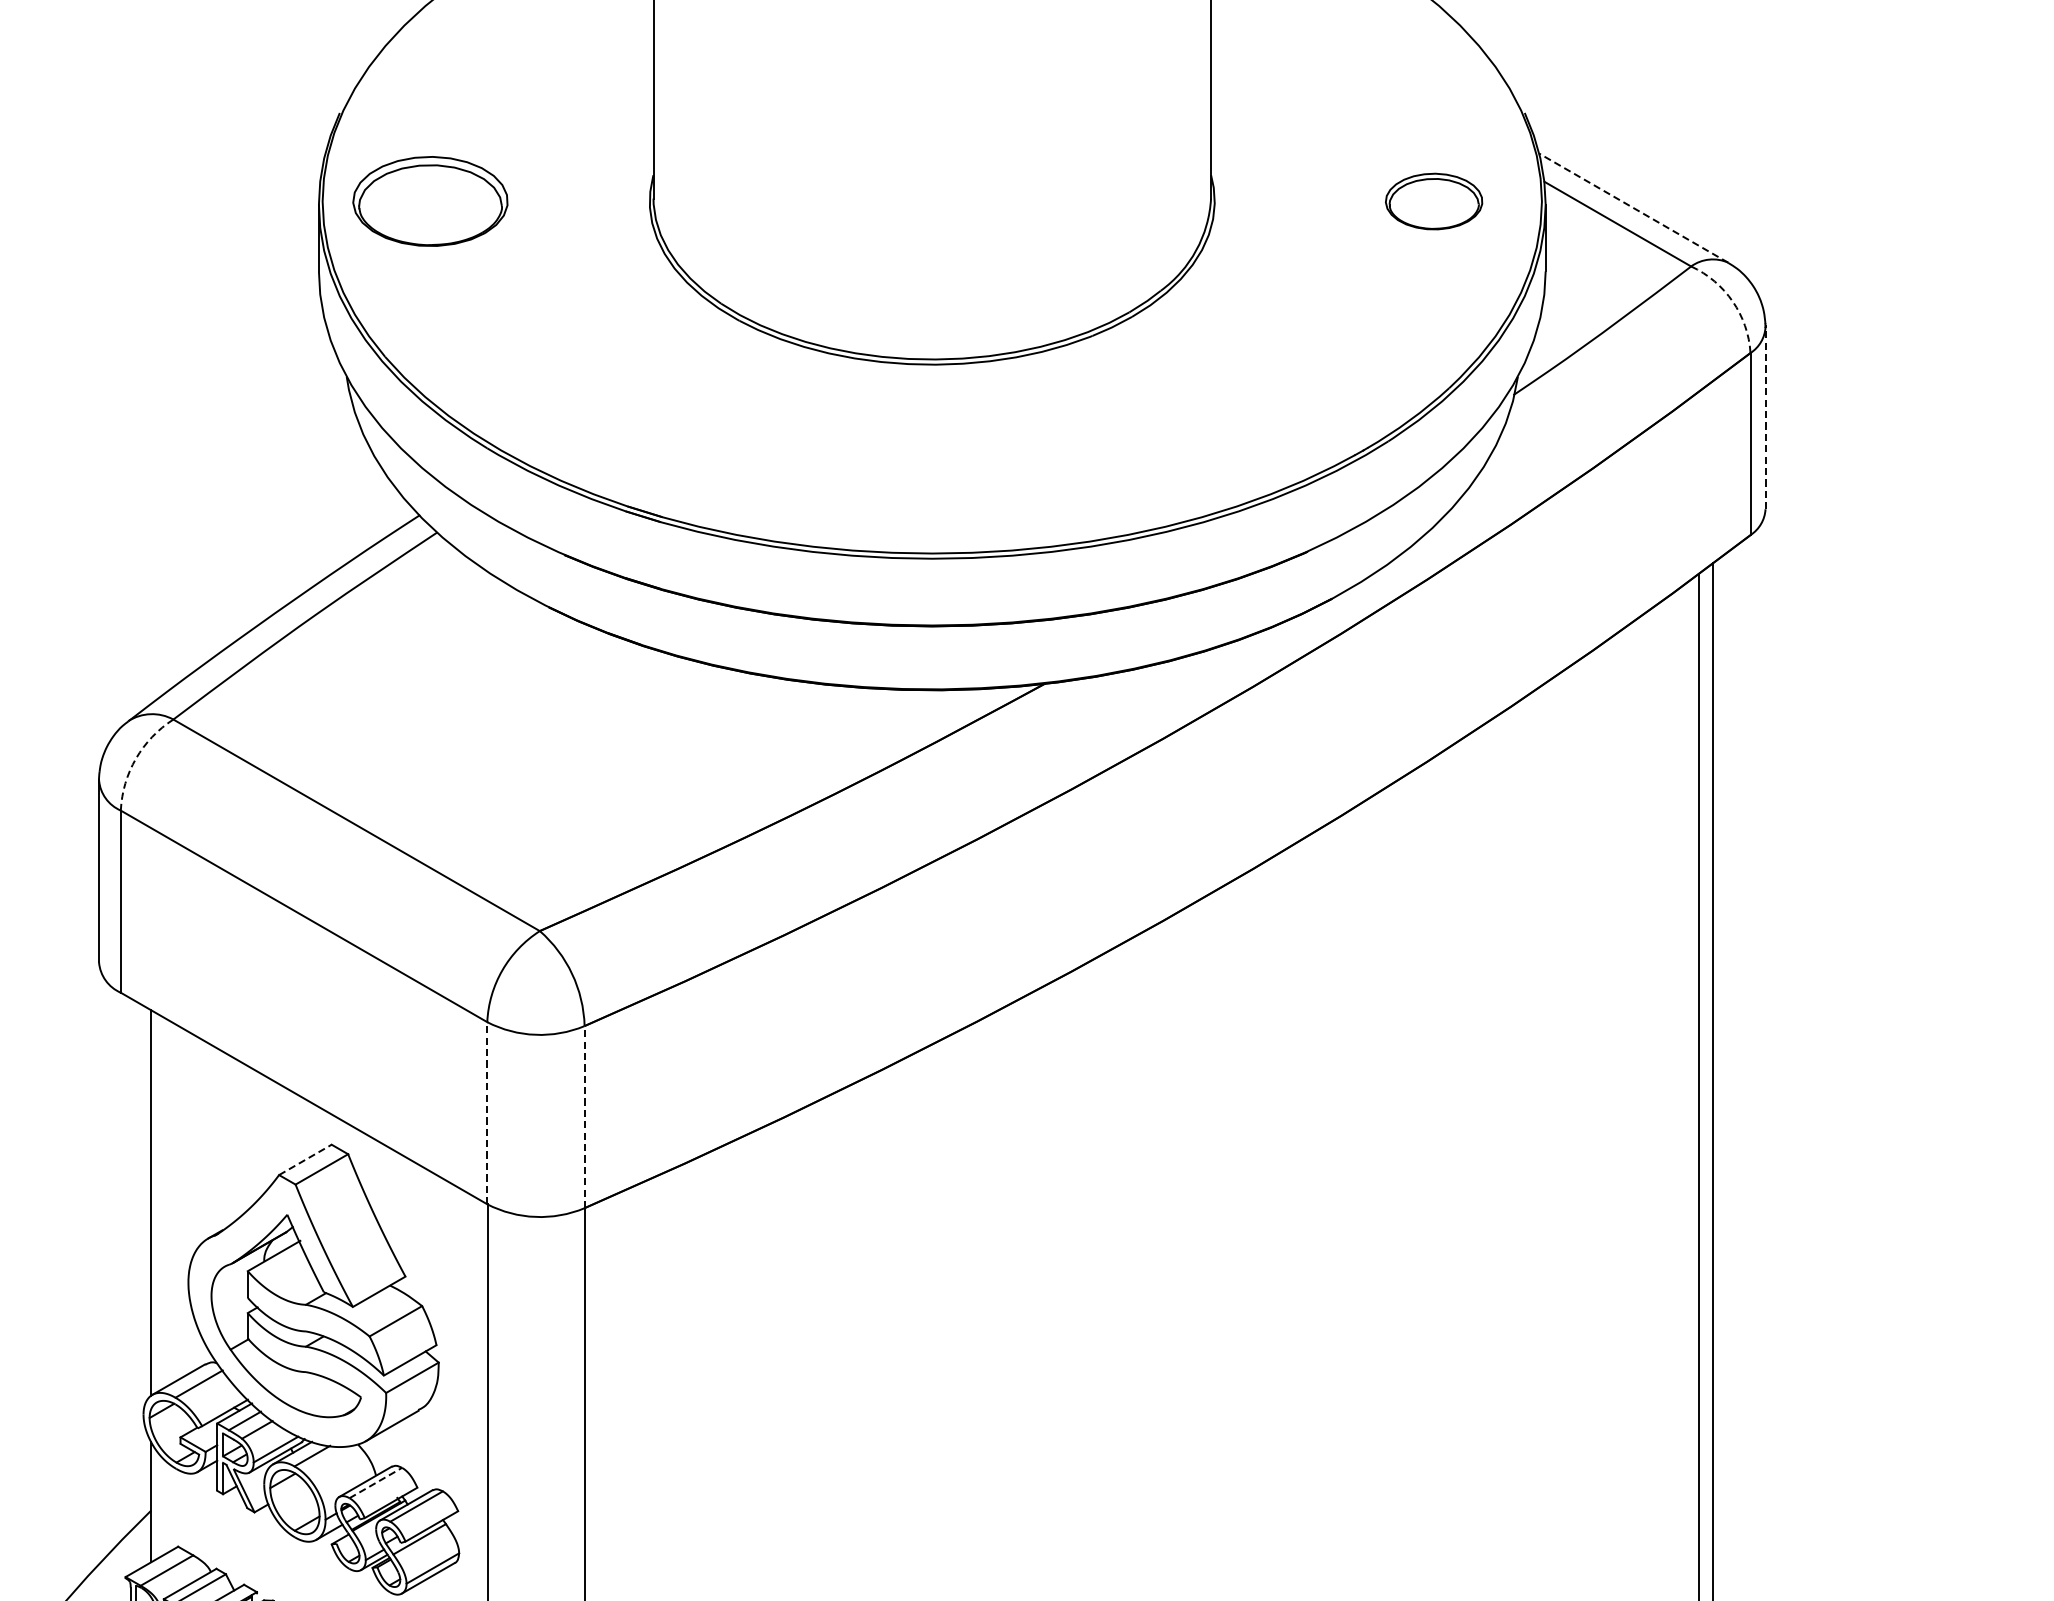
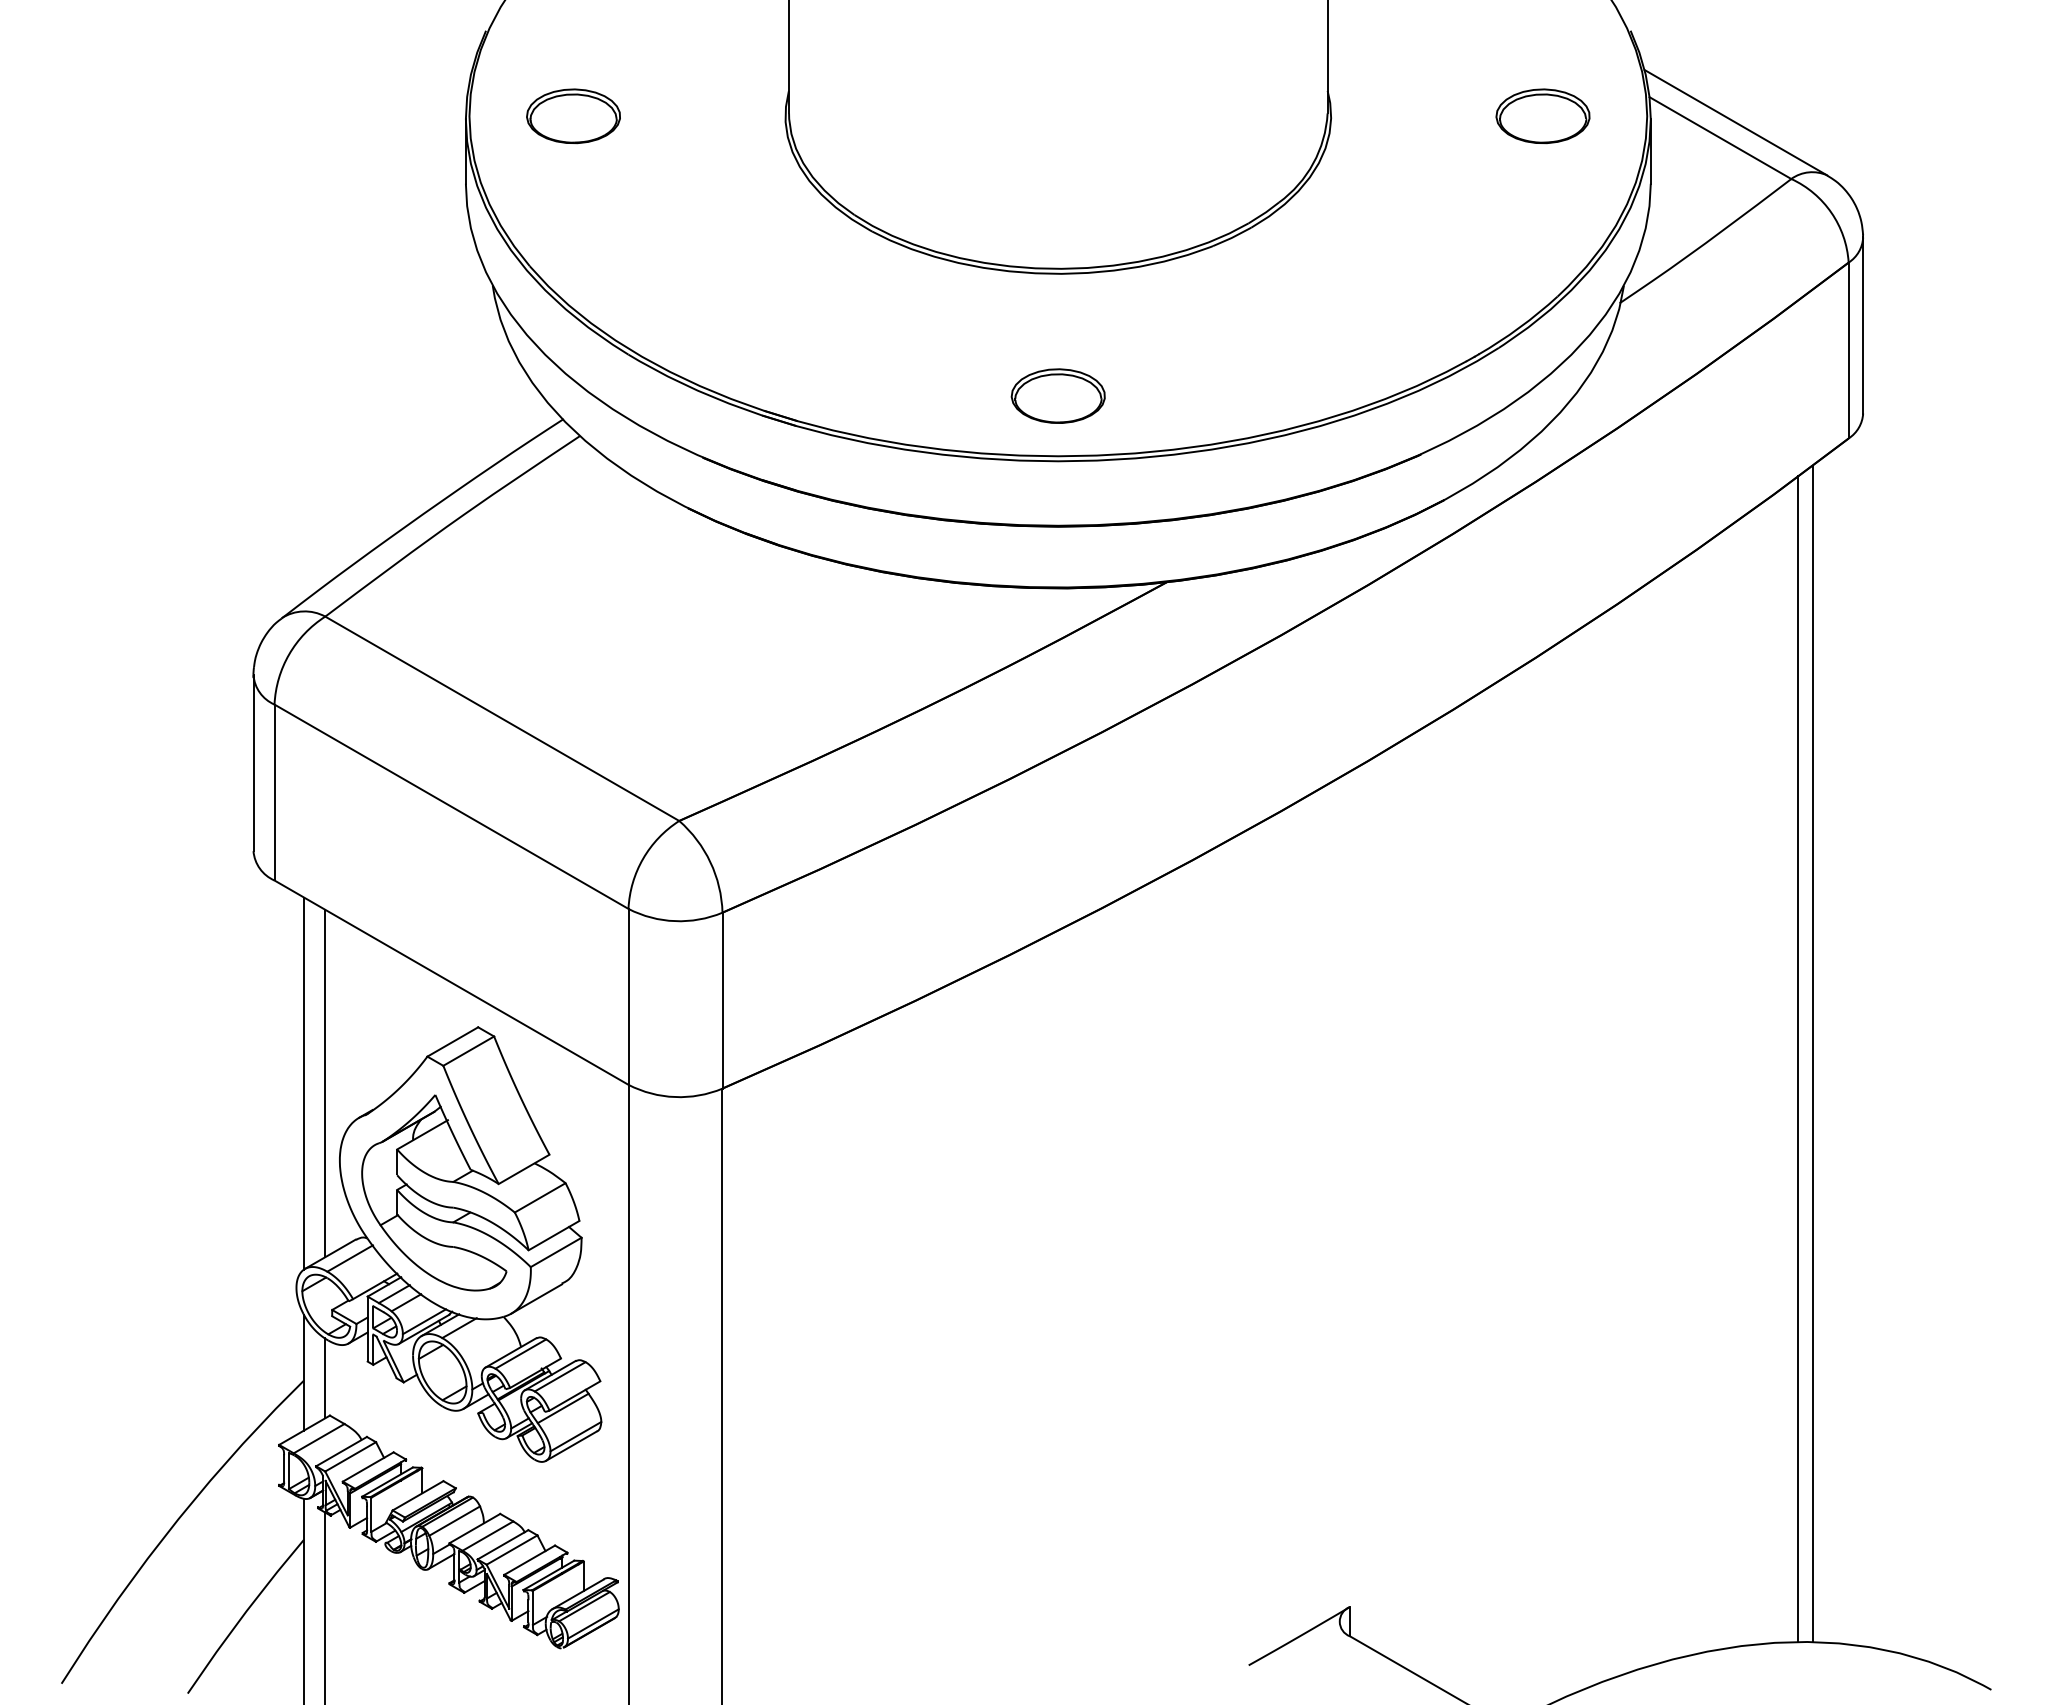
part: (430, 201) -> (573, 116), size x0.62
line: (1633, 207) -> (1735, 122), dashed -> solid
arc: (1732, 301) -> (1831, 212), dashed -> solid
line: (1765, 418) -> (1863, 325), dashed -> solid
part: (931, 490) -> (1057, 395), added
arc: (136, 758) -> (289, 654), dashed -> solid
line: (487, 1112) -> (628, 996), dashed -> solid
line: (584, 1116) -> (722, 1000), dashed -> solid
line: (306, 1159) -> (453, 1041), dashed -> solid
line: (173, 1202) -> (325, 1083), added
line: (376, 1482) -> (521, 1353), dashed -> solid
line: (173, 1508) -> (325, 1378), added

